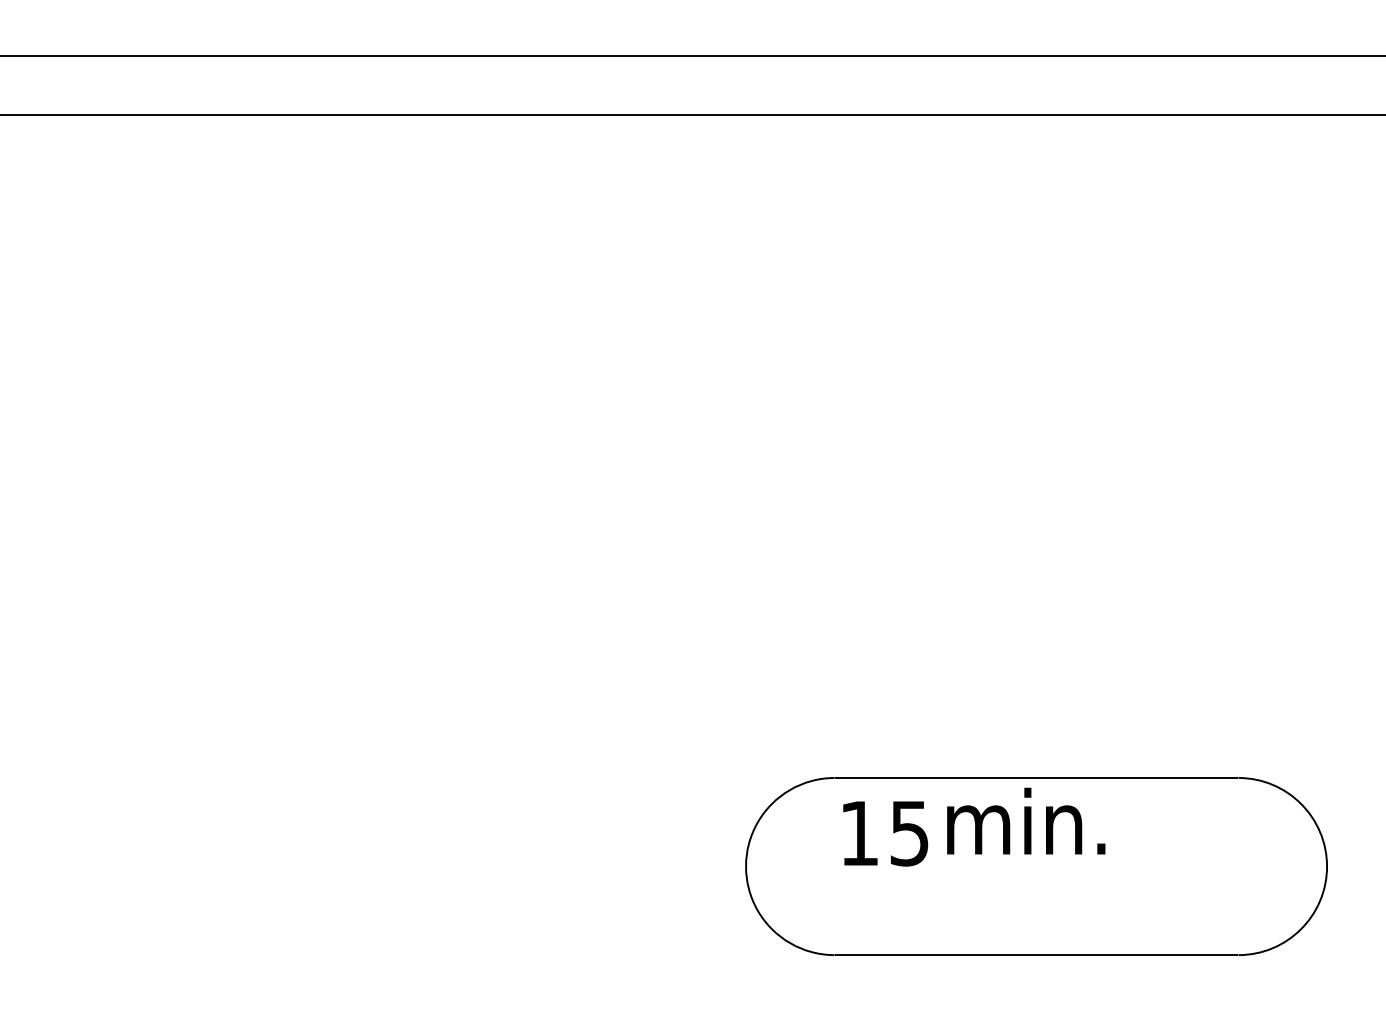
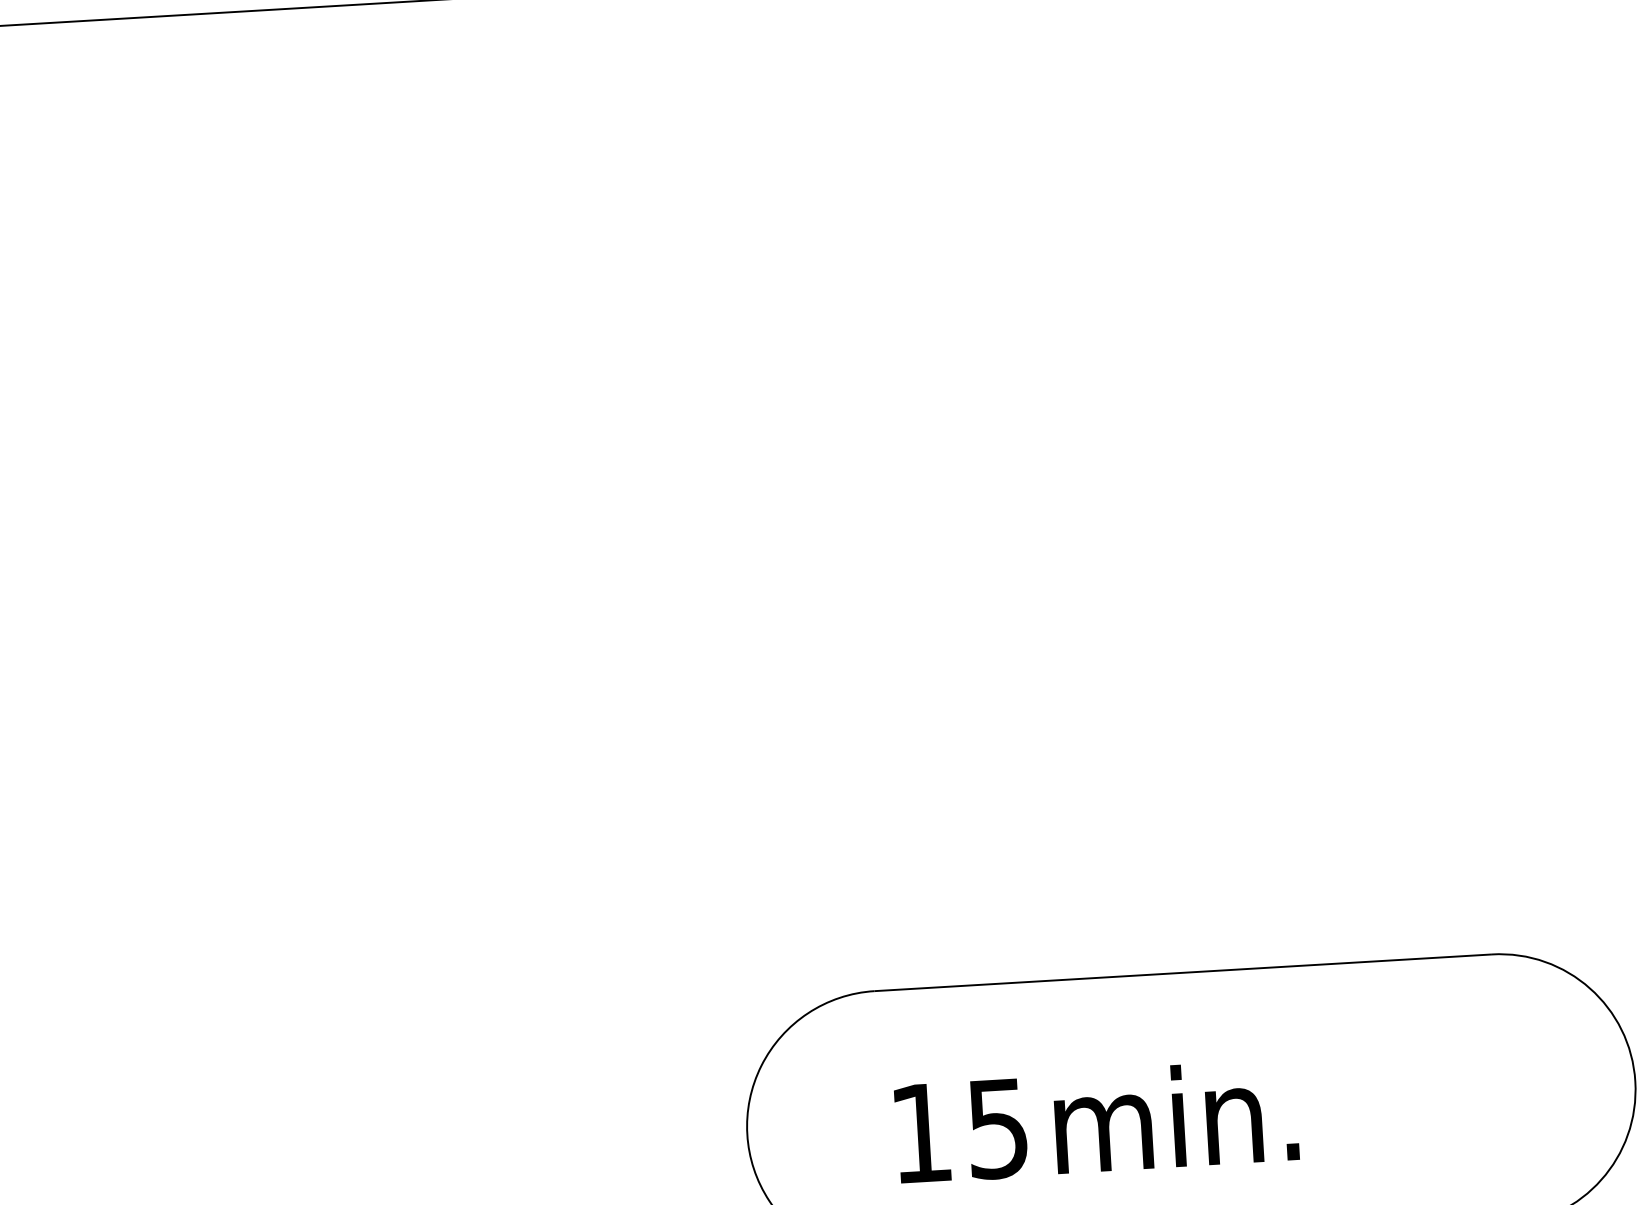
text: (1026, 820) -> (1176, 1115), moved
text: (885, 833) -> (961, 1130), moved

